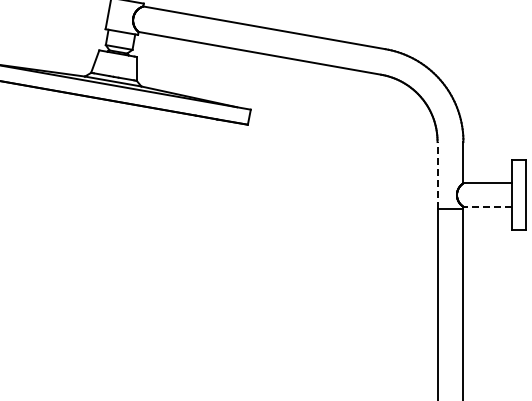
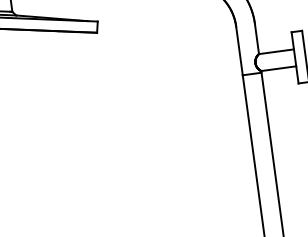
line: (437, 175) -> (239, 50), dashed -> solid
line: (487, 206) -> (278, 68), dashed -> solid

